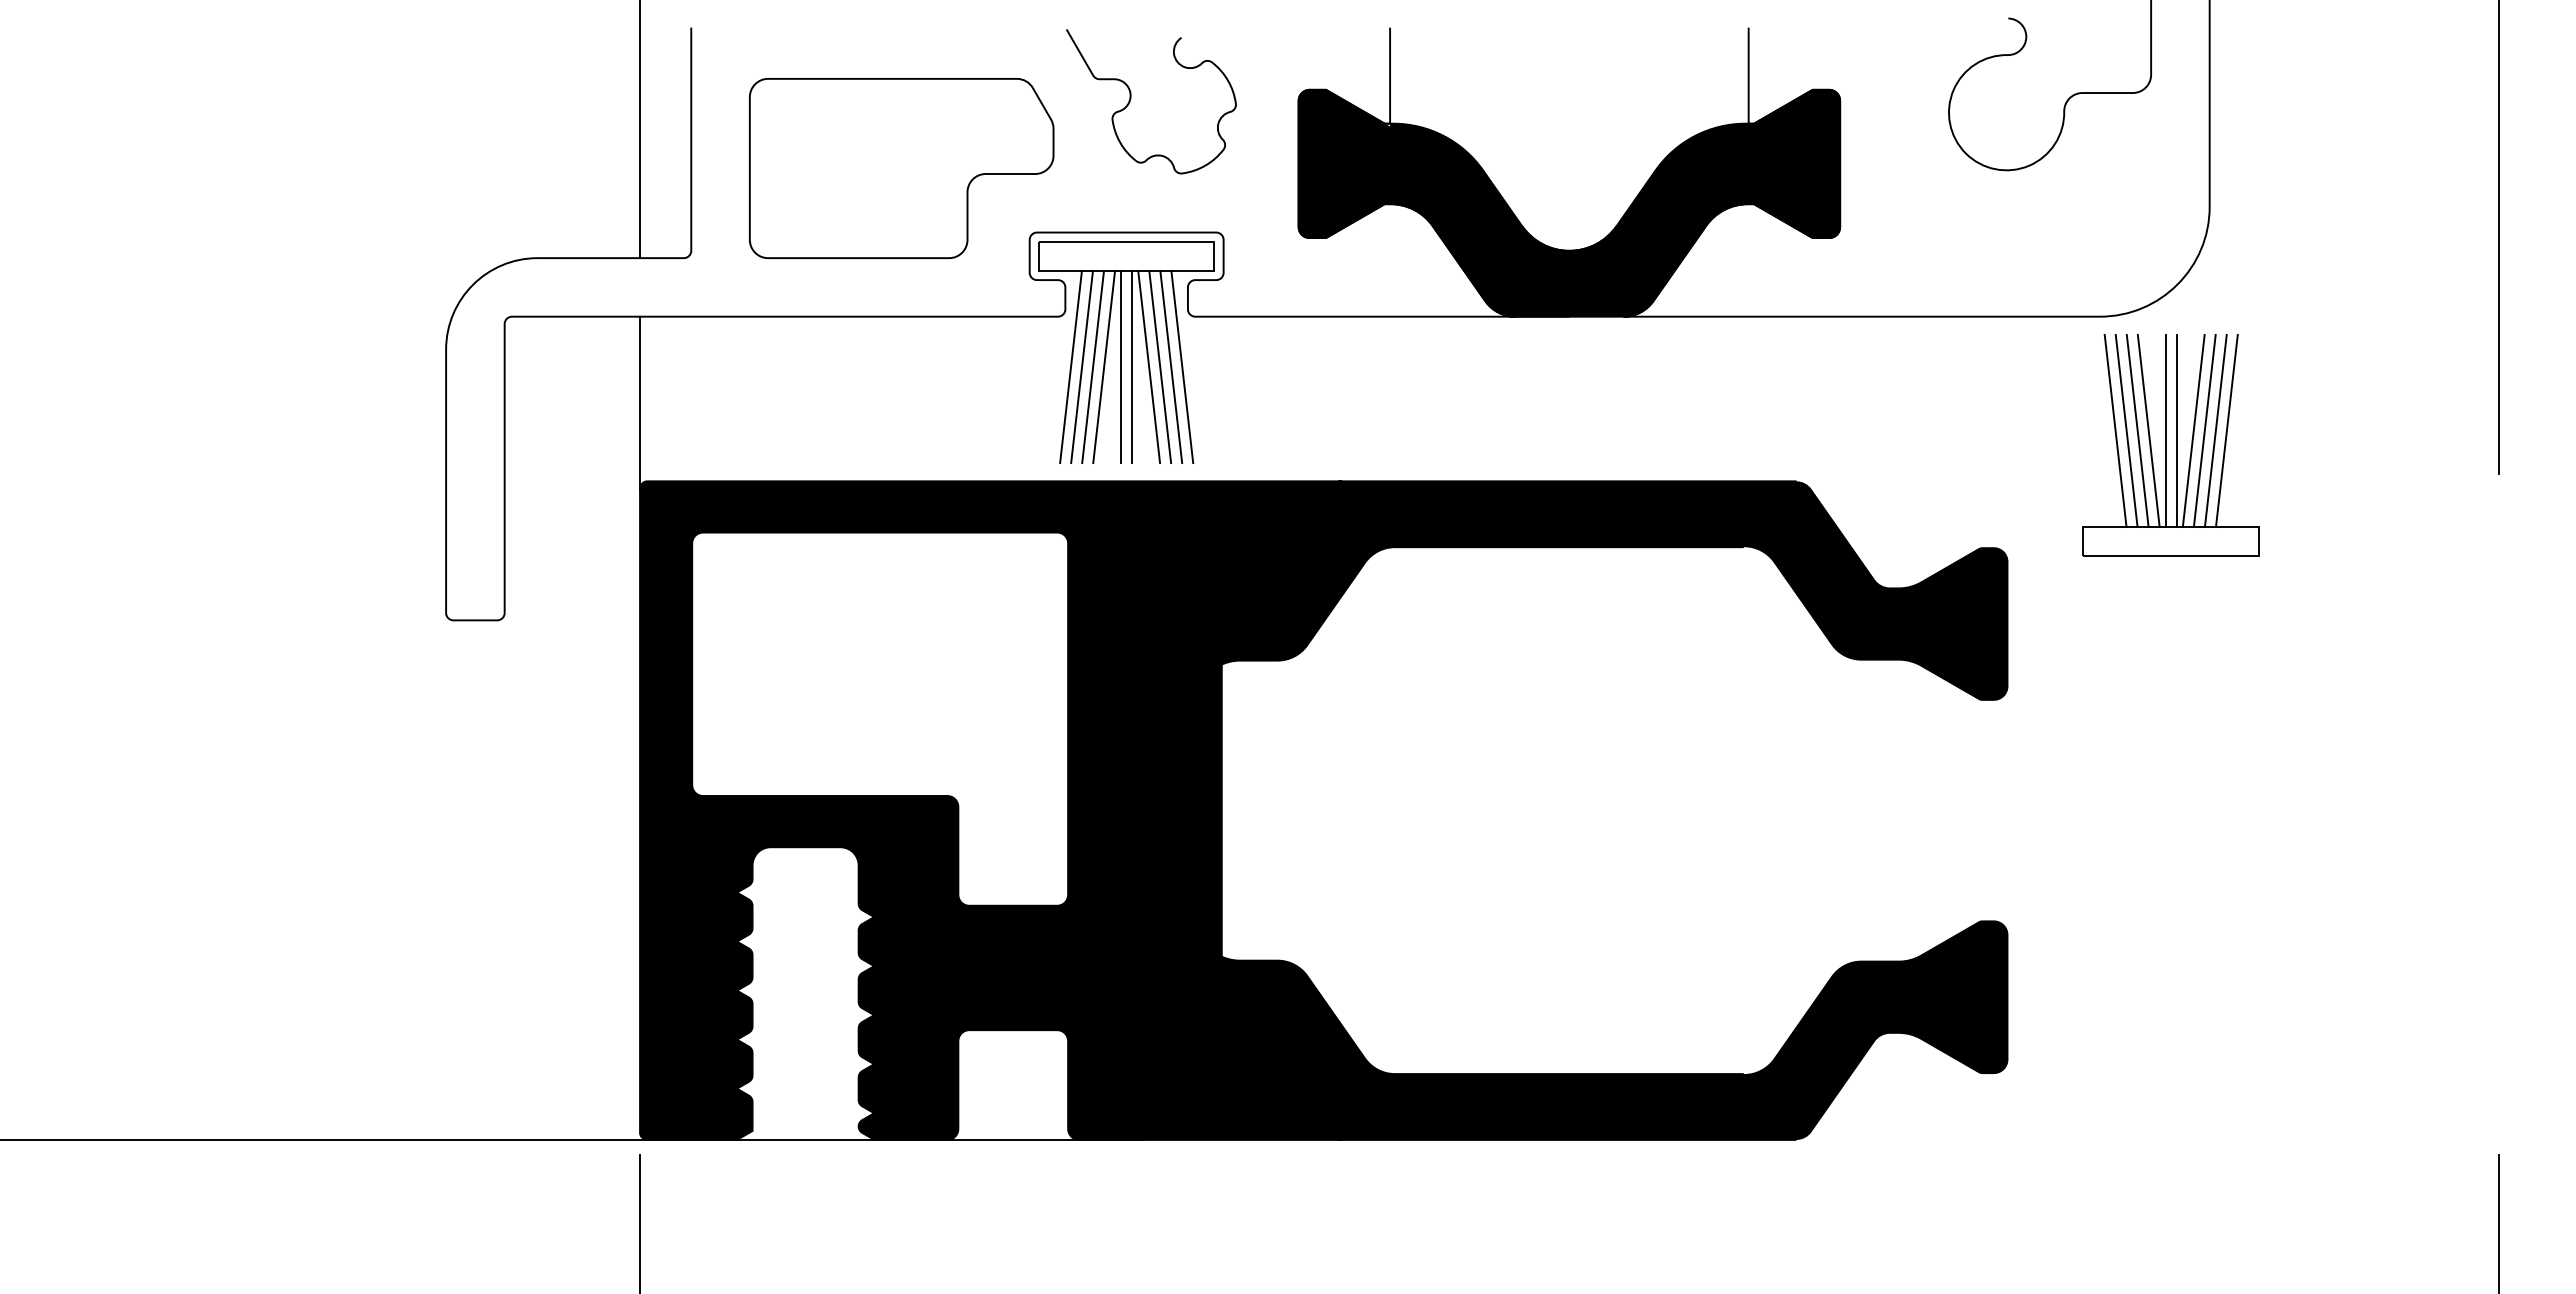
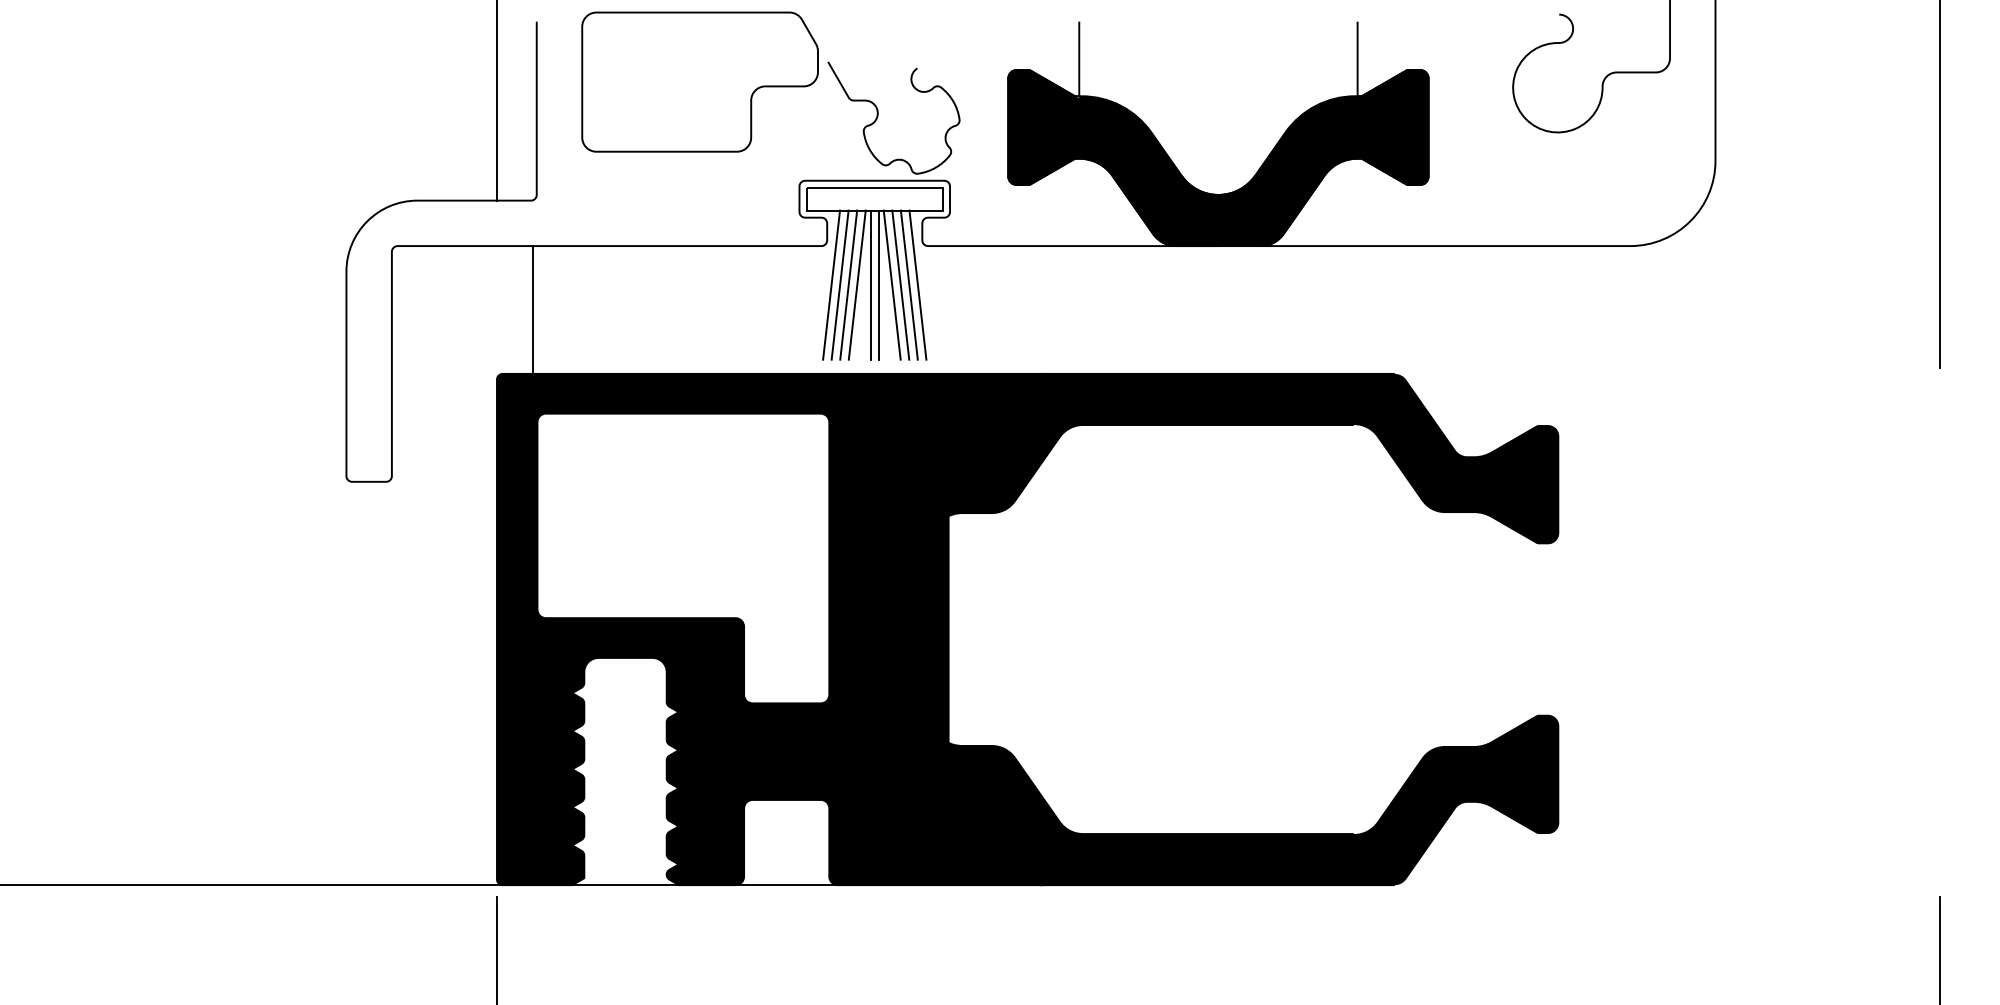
curve: (1131, 99) -> (878, 116), moved
part: (901, 168) -> (699, 82), moved
line: (640, 402) -> (533, 312), moved
part: (2170, 445) -> (1685, 346), removed

